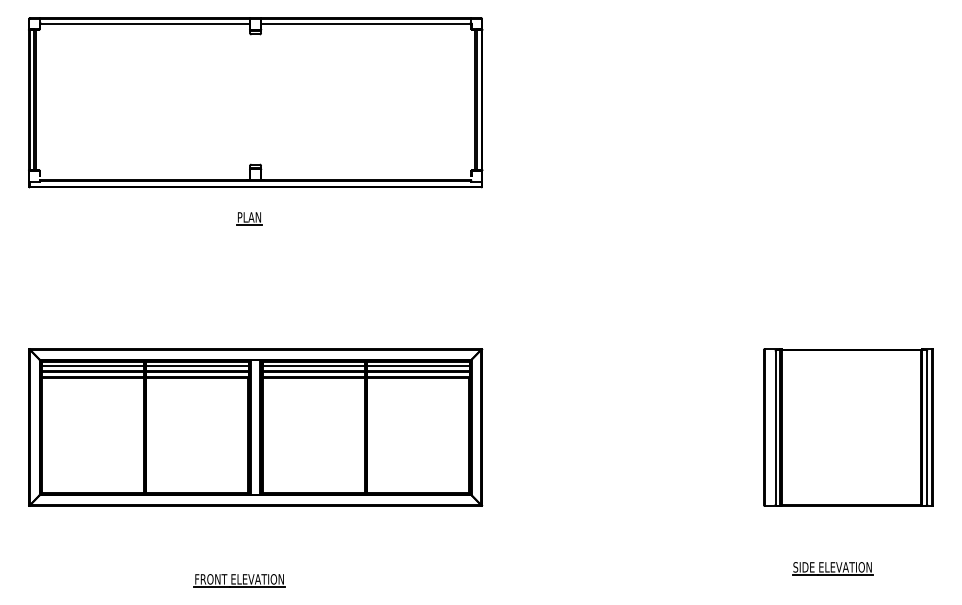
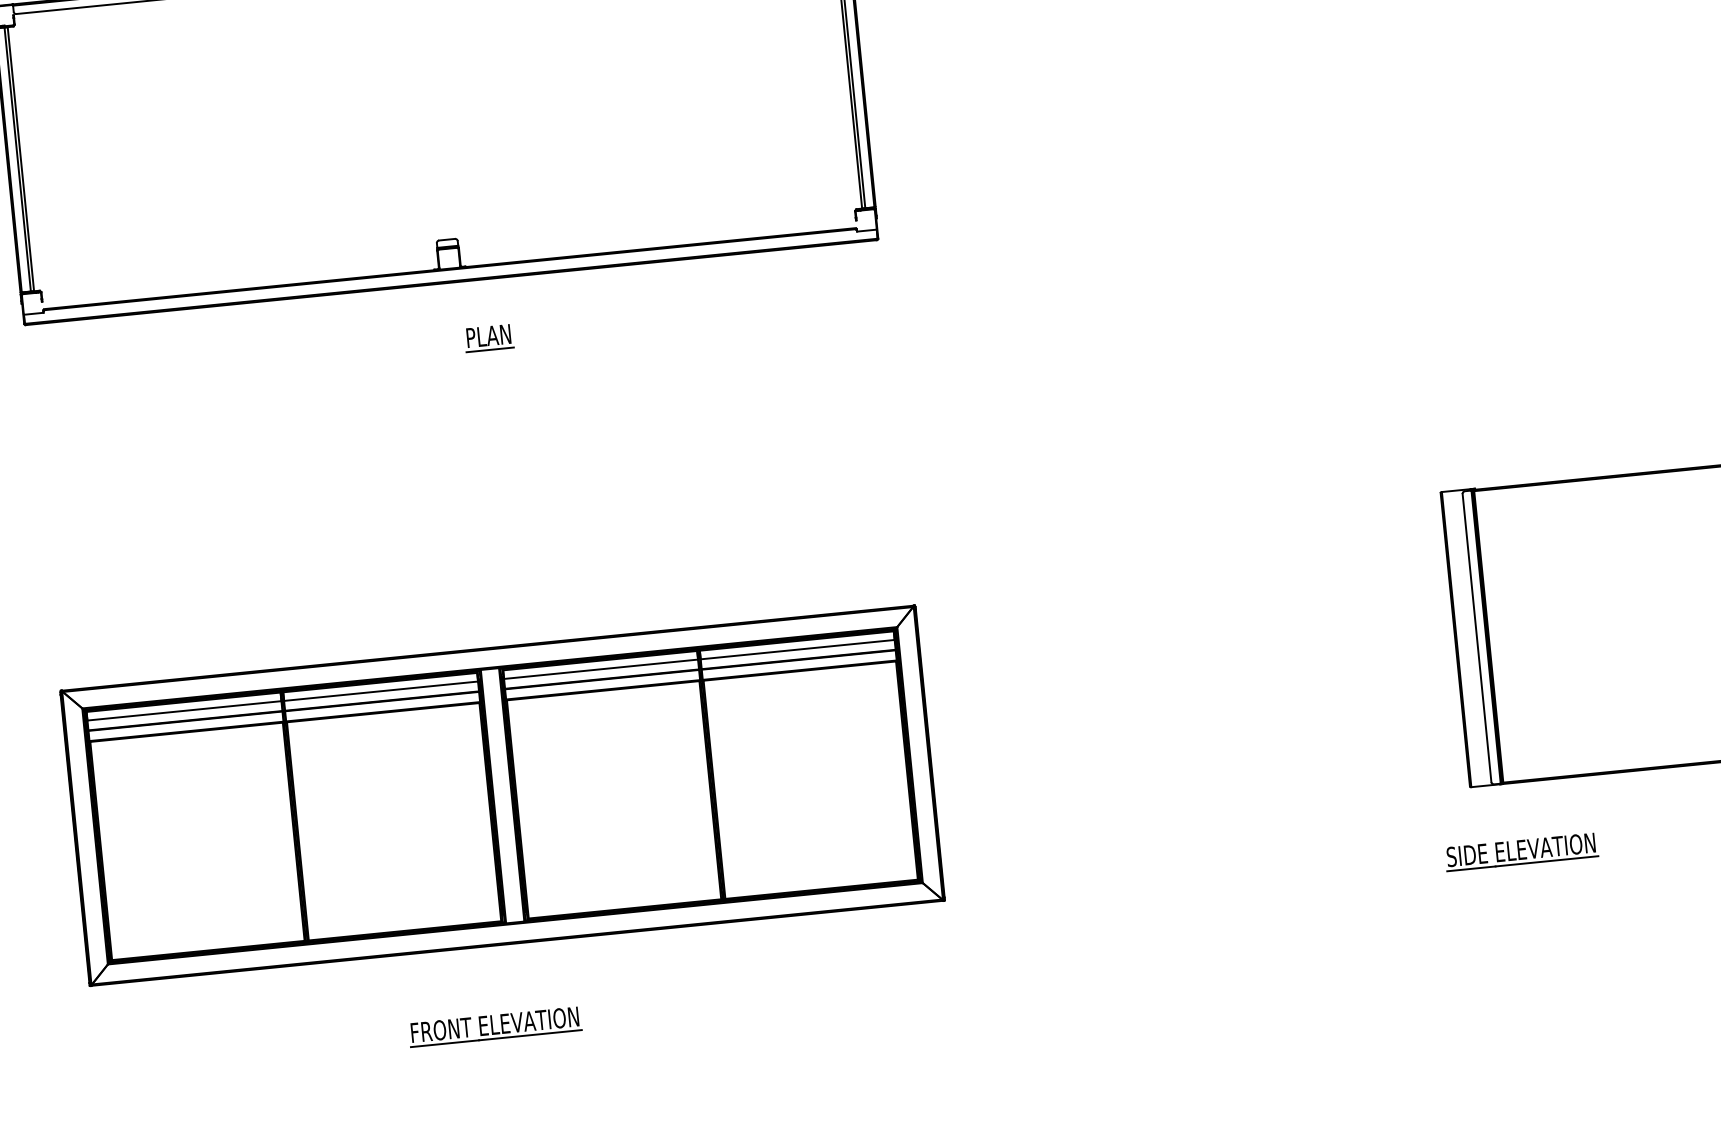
part: (249, 218) -> (489, 338), moved
part: (255, 427) -> (502, 795), moved
part: (832, 568) -> (1521, 852), moved

